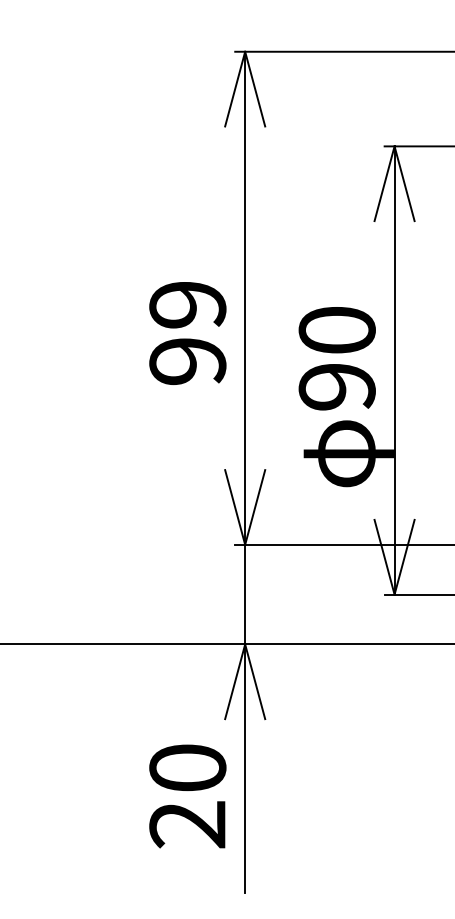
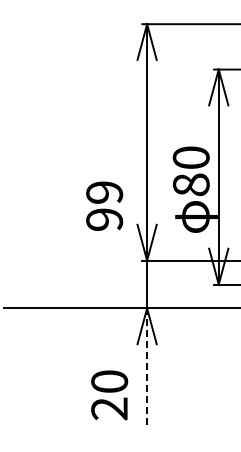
text: (187, 331) -> (104, 205), moved
text: (335, 386) -> (190, 184), 90 -> 80
line: (245, 769) -> (147, 368), solid -> dashed
text: (187, 796) -> (109, 395), moved

